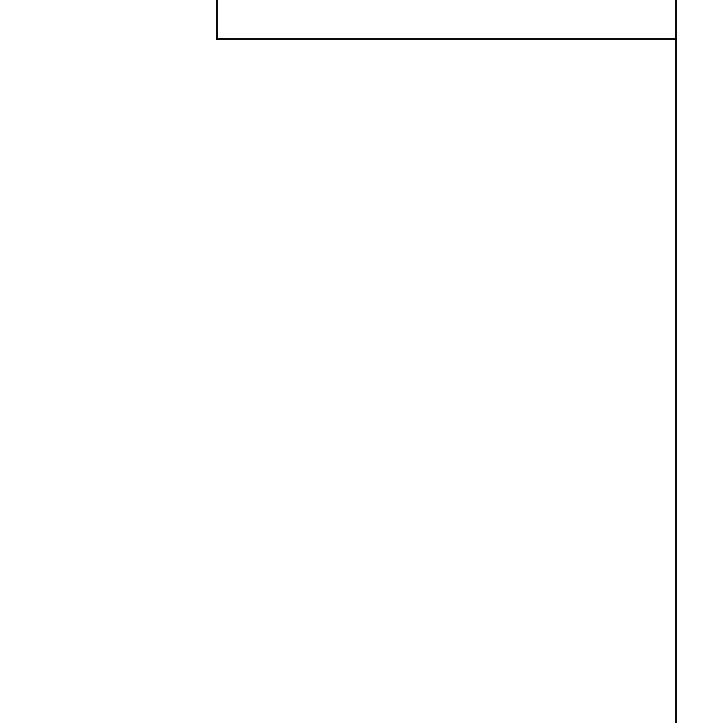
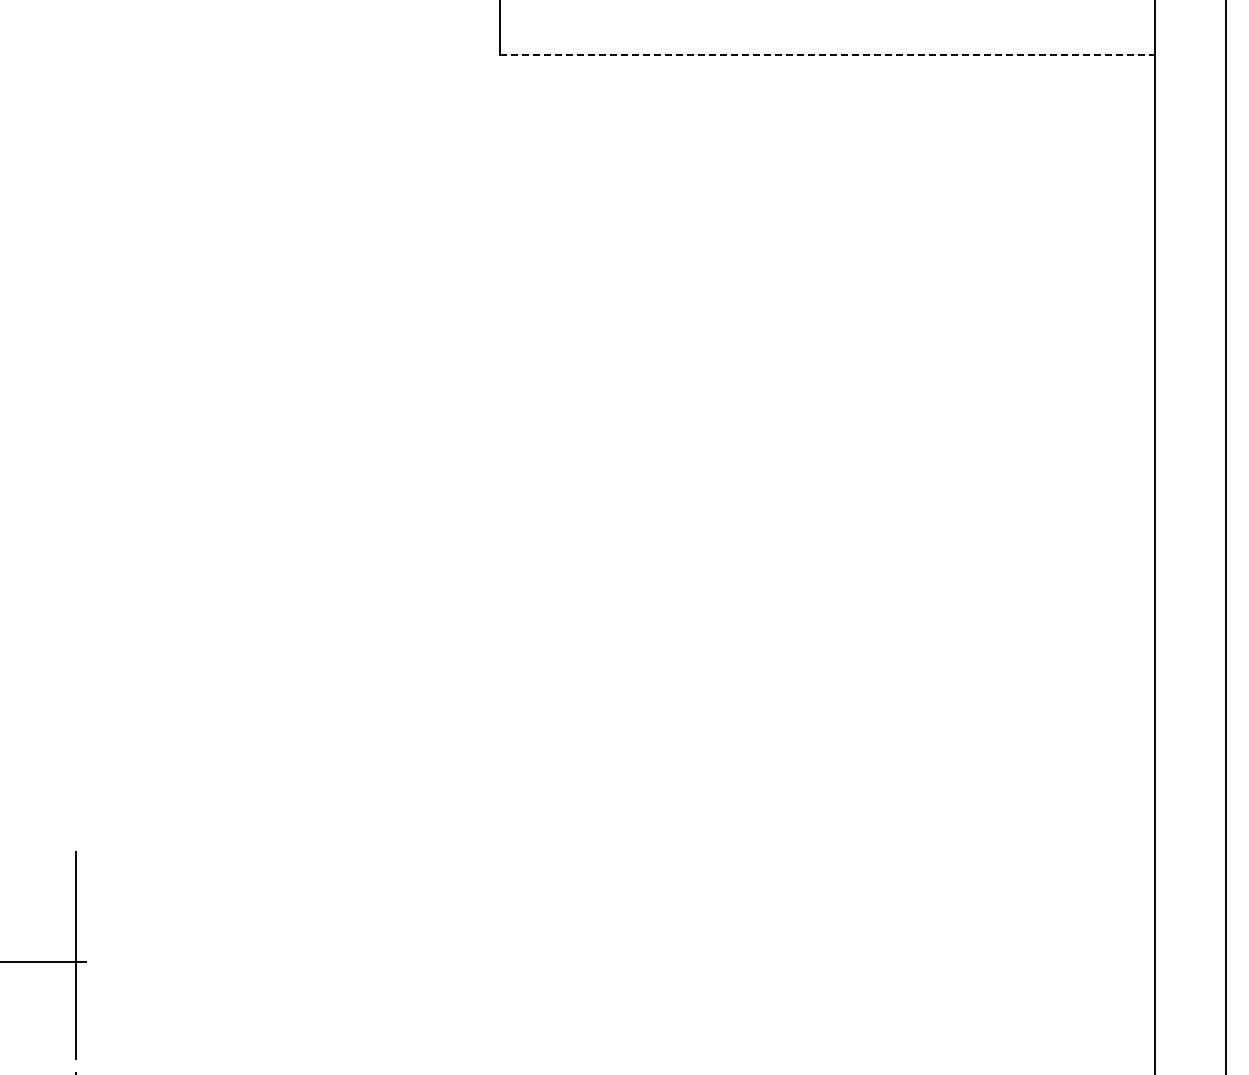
line: (446, 39) -> (827, 55), solid -> dashed

